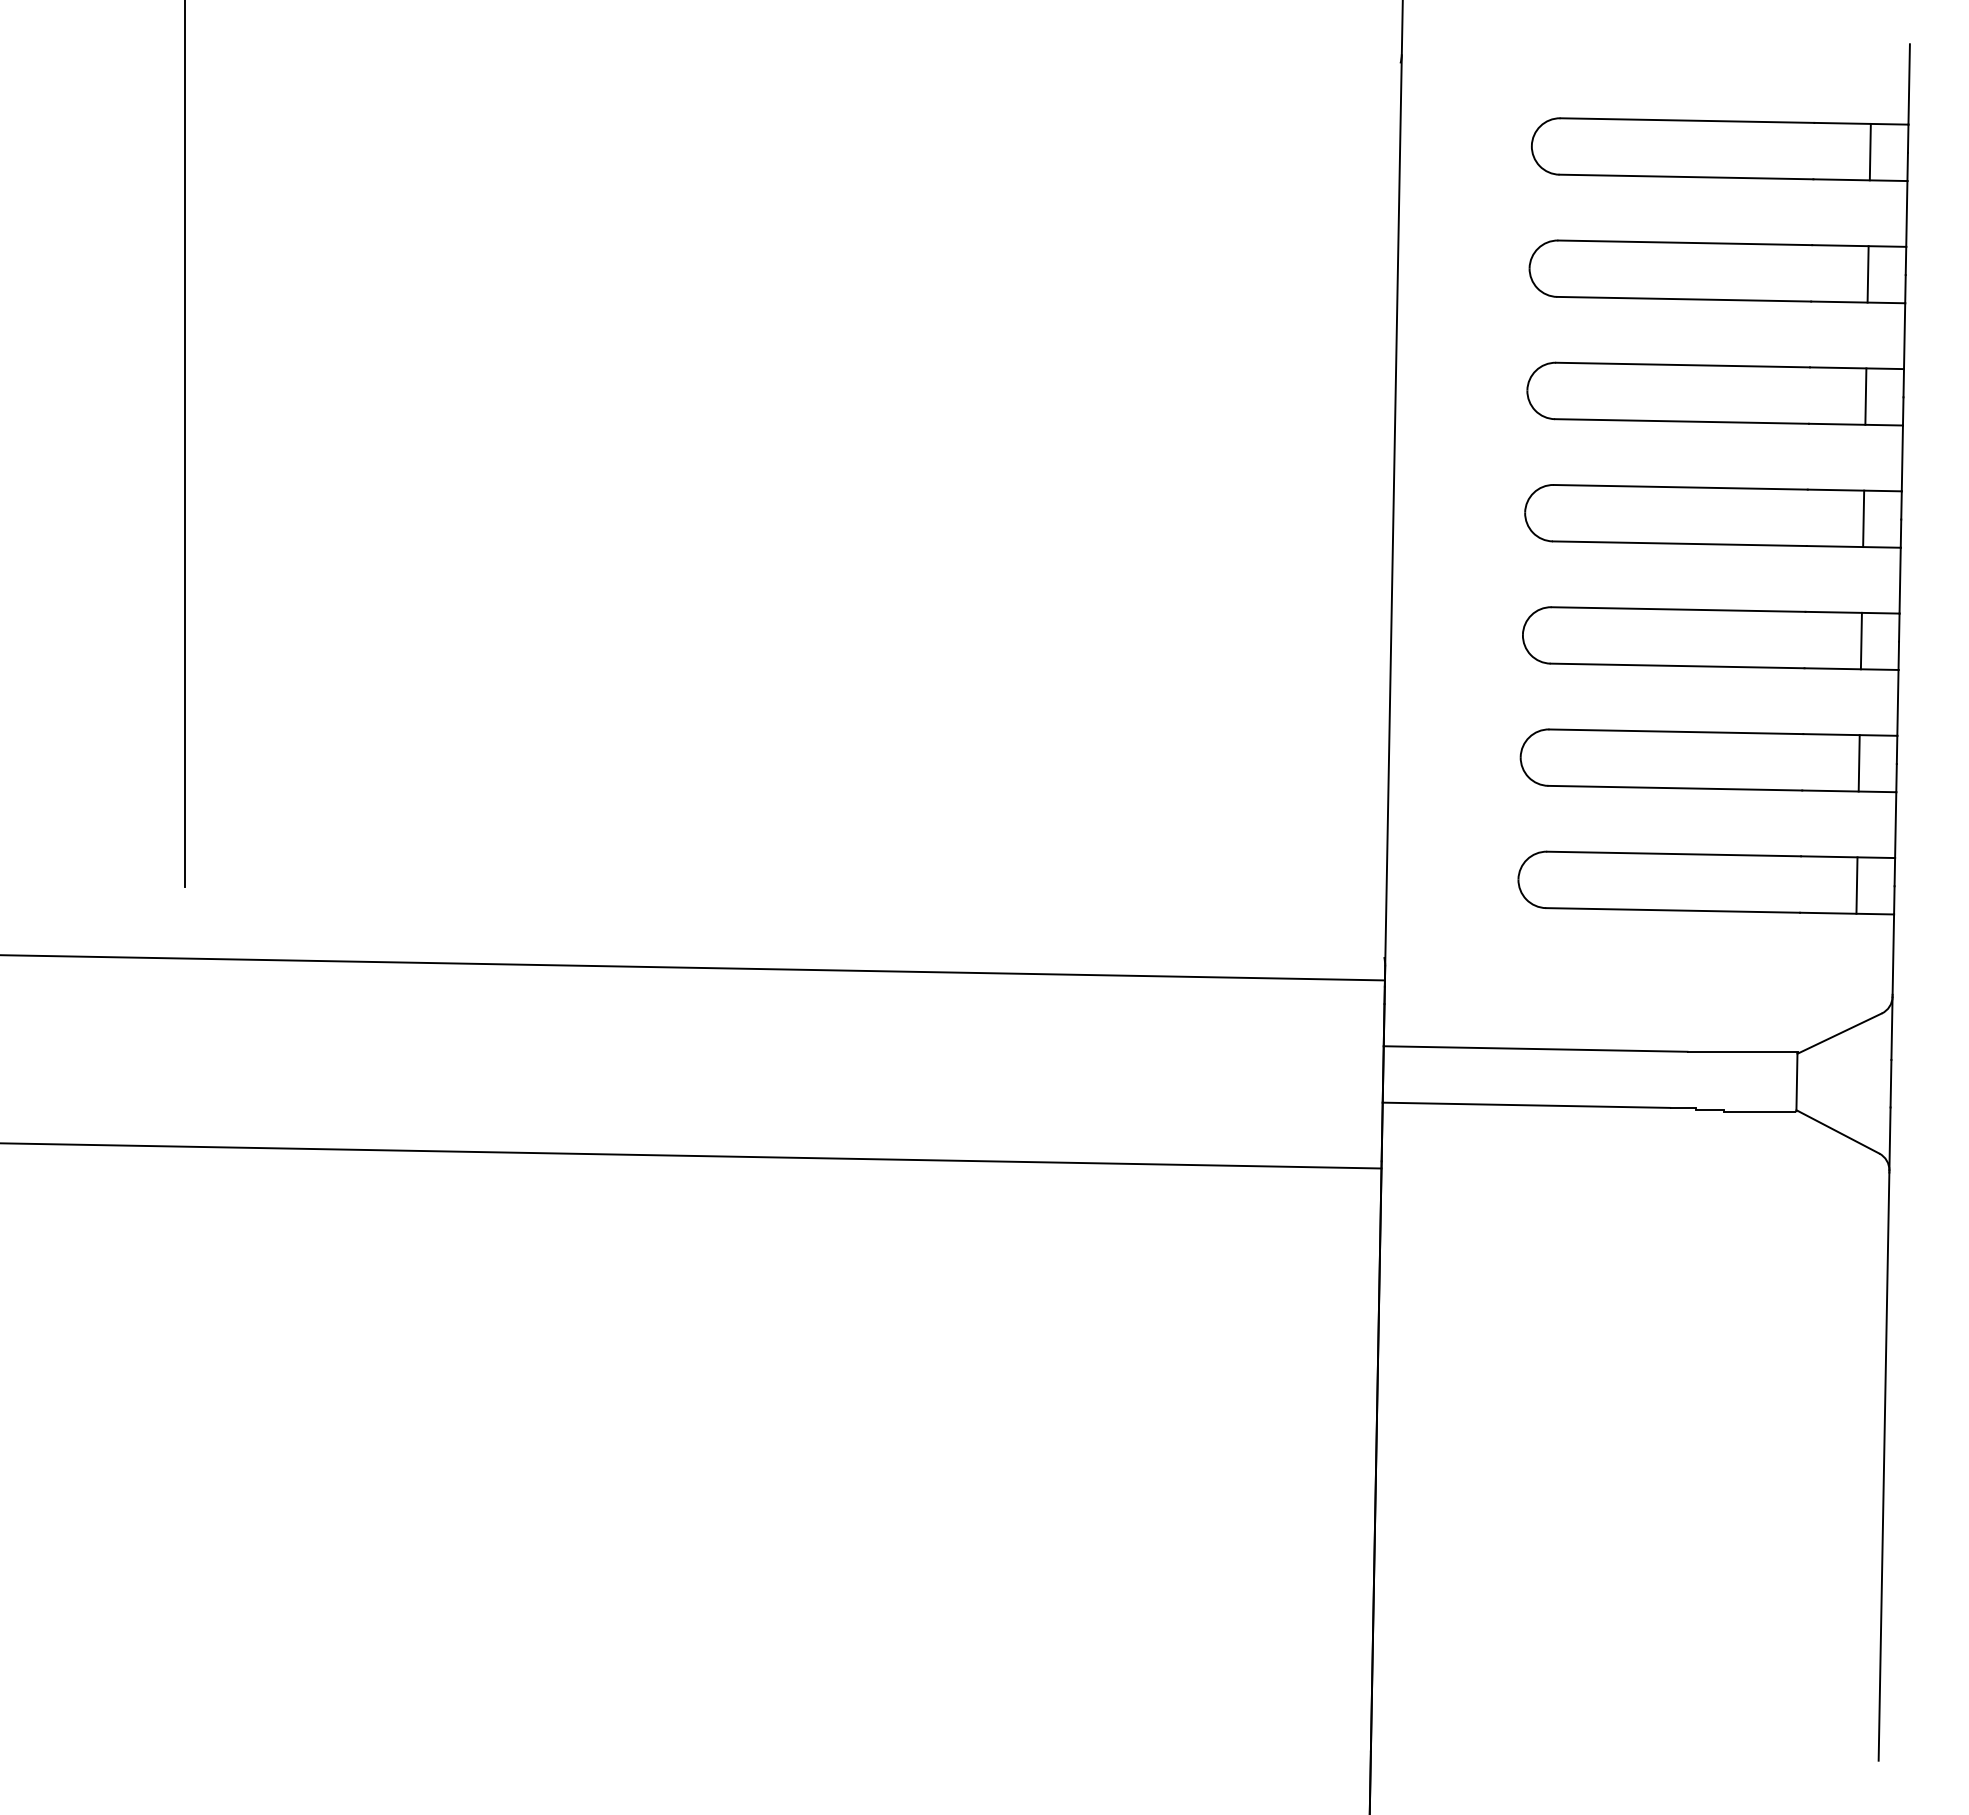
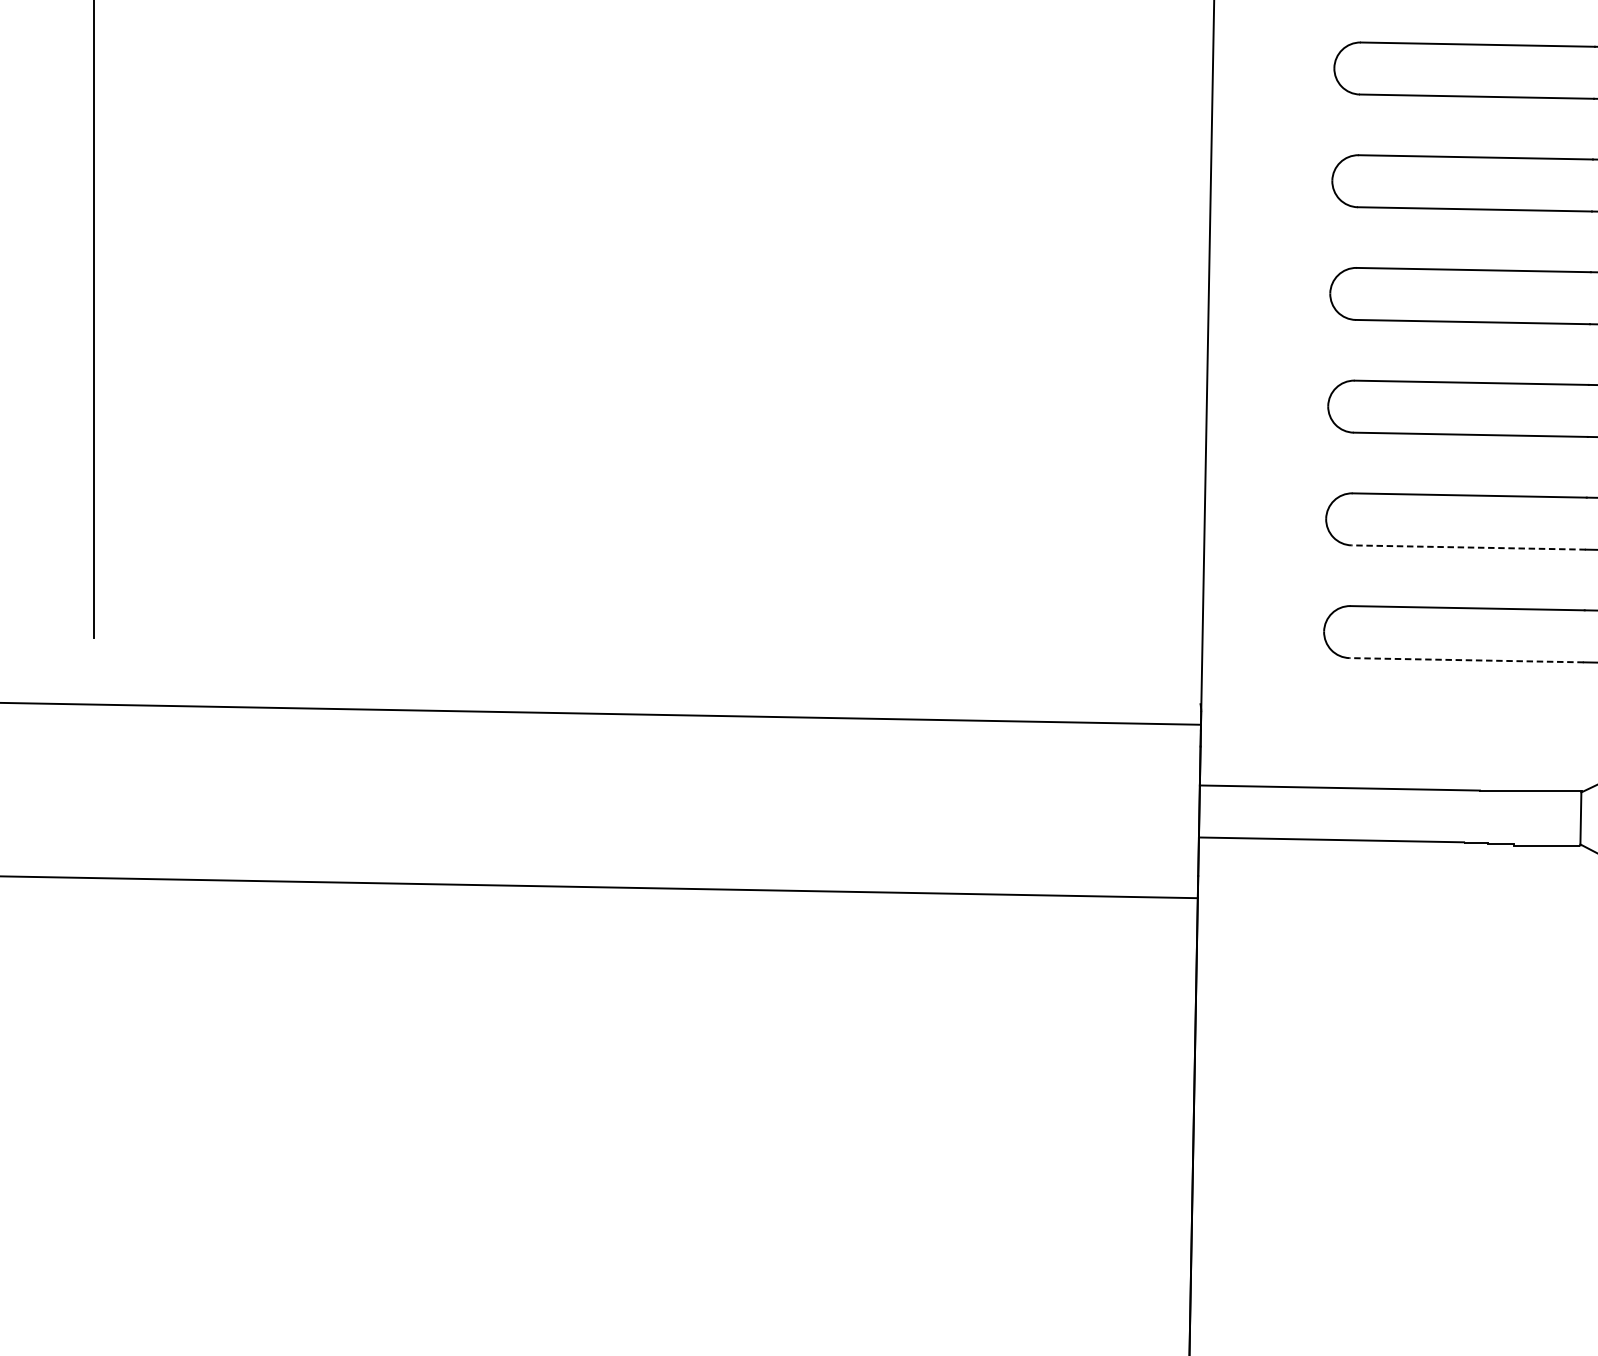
line: (1675, 788) -> (1468, 547), solid -> dashed
line: (1673, 910) -> (1467, 660), solid -> dashed

